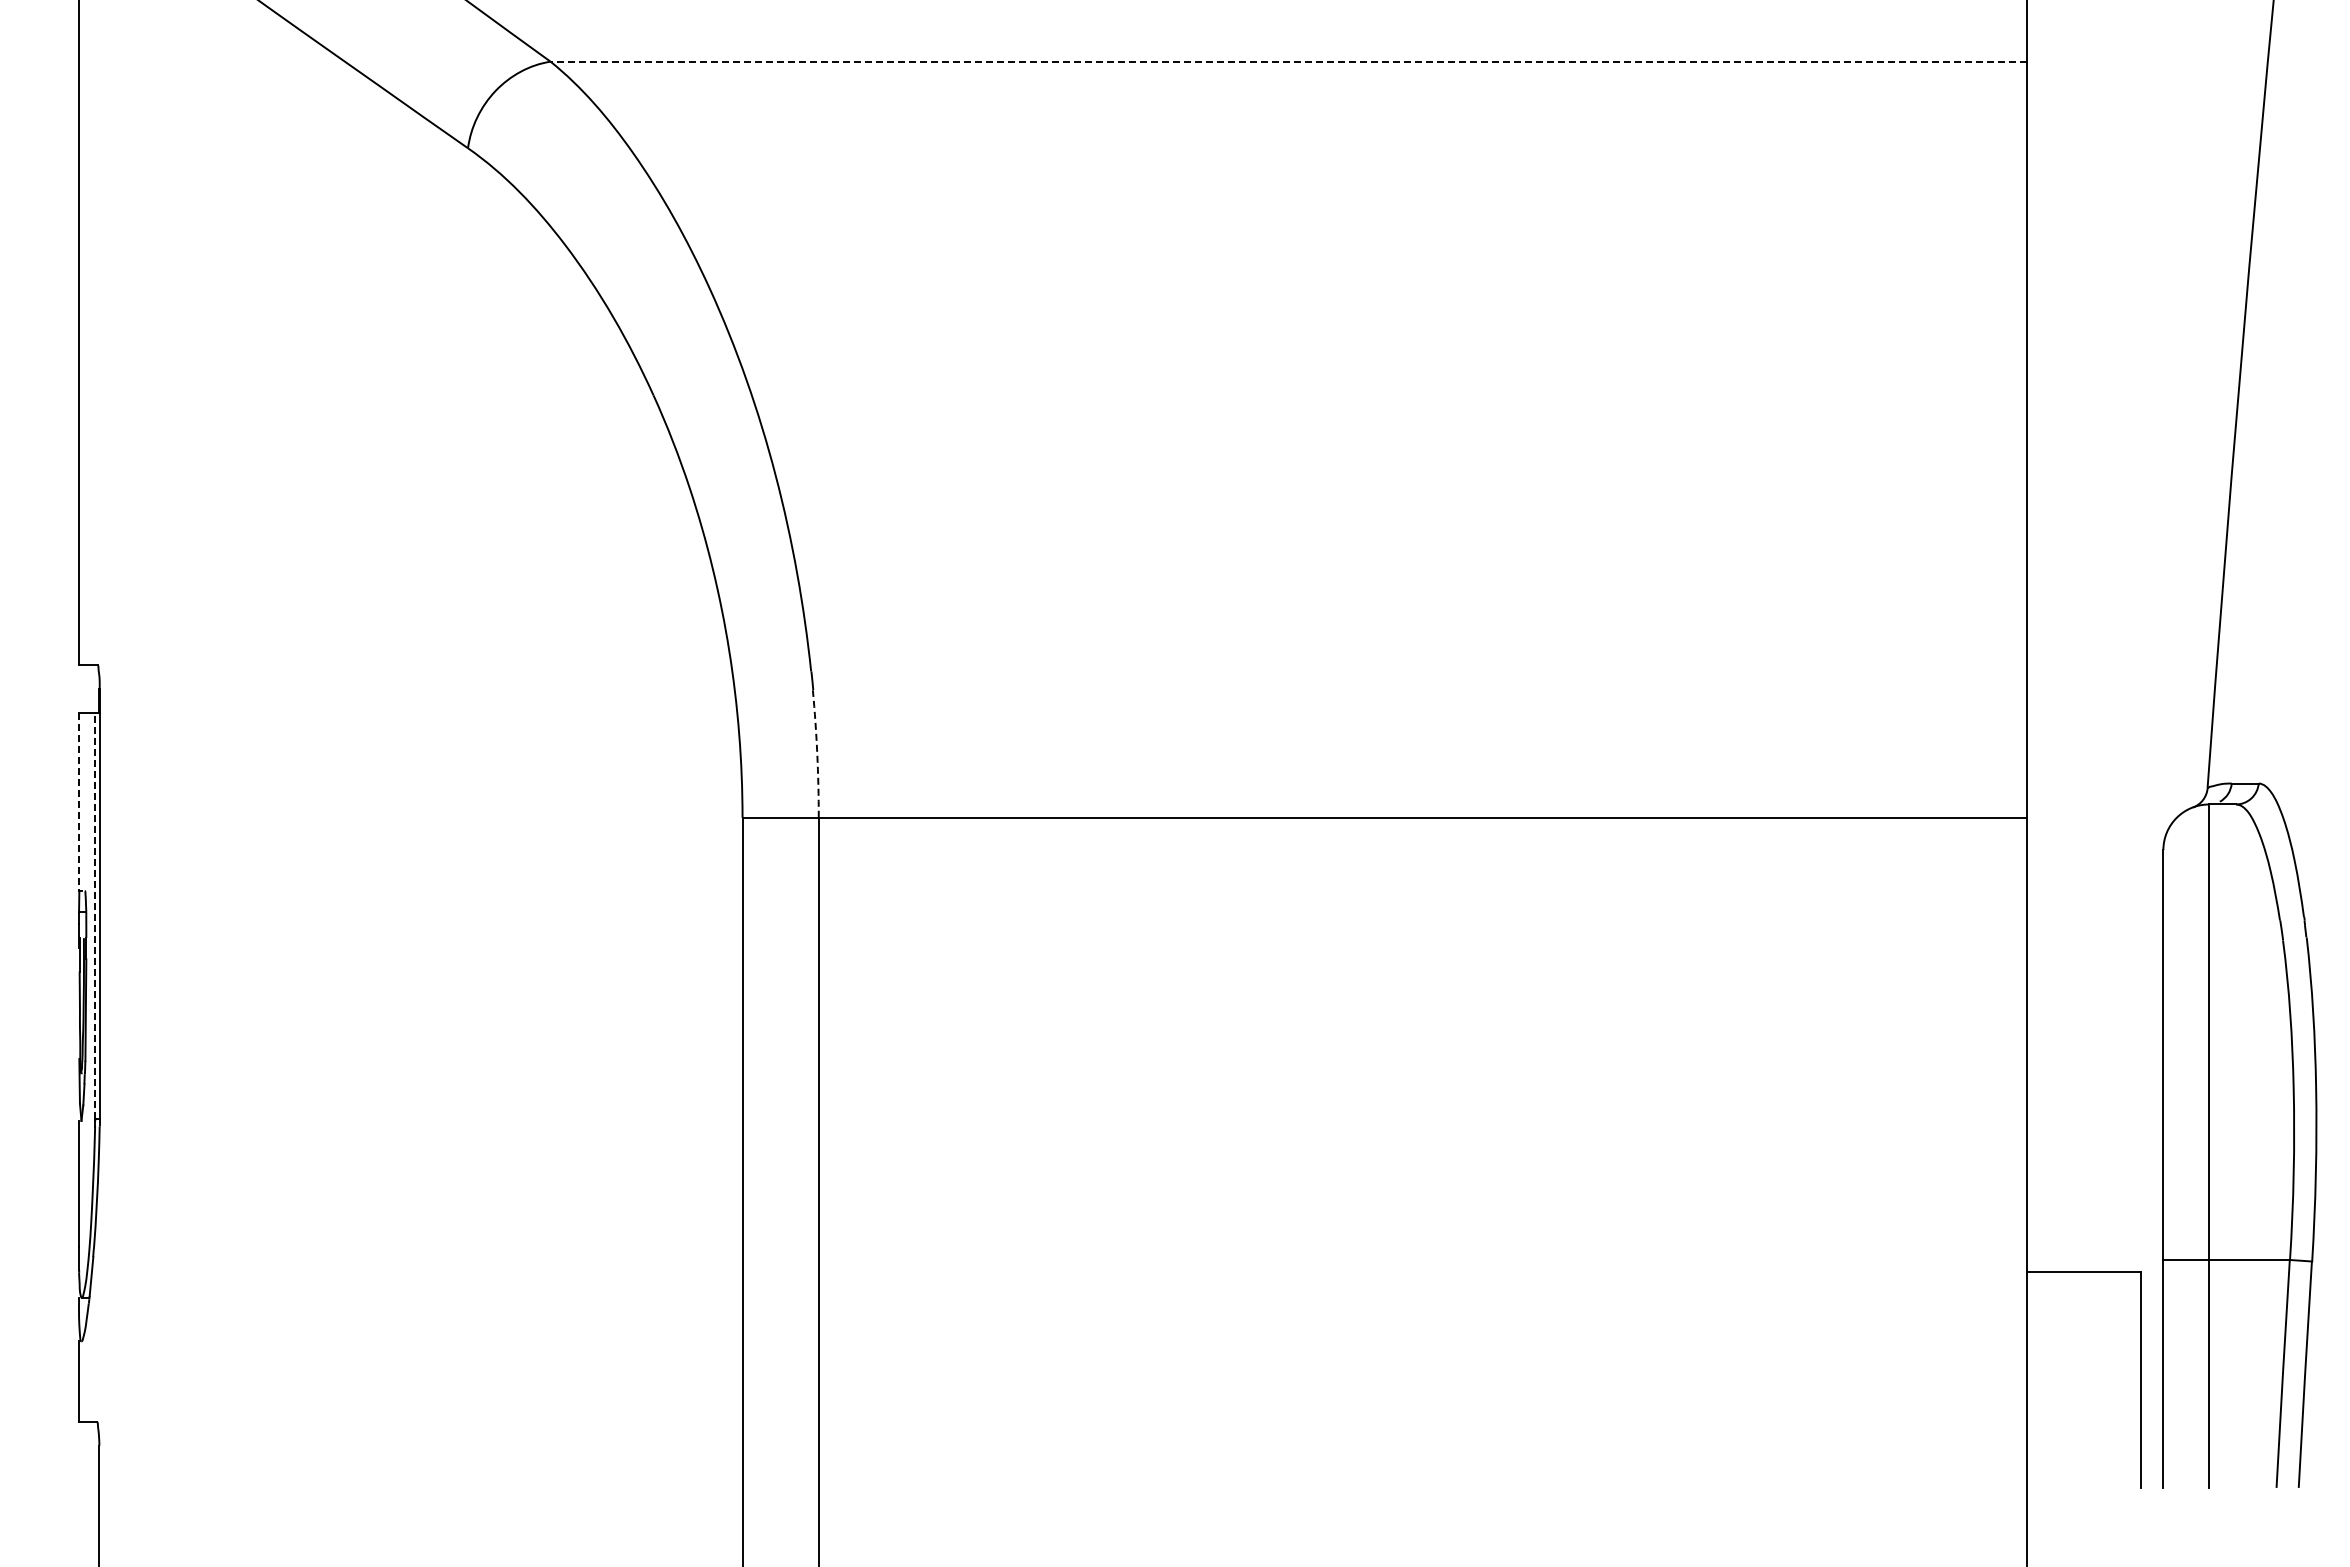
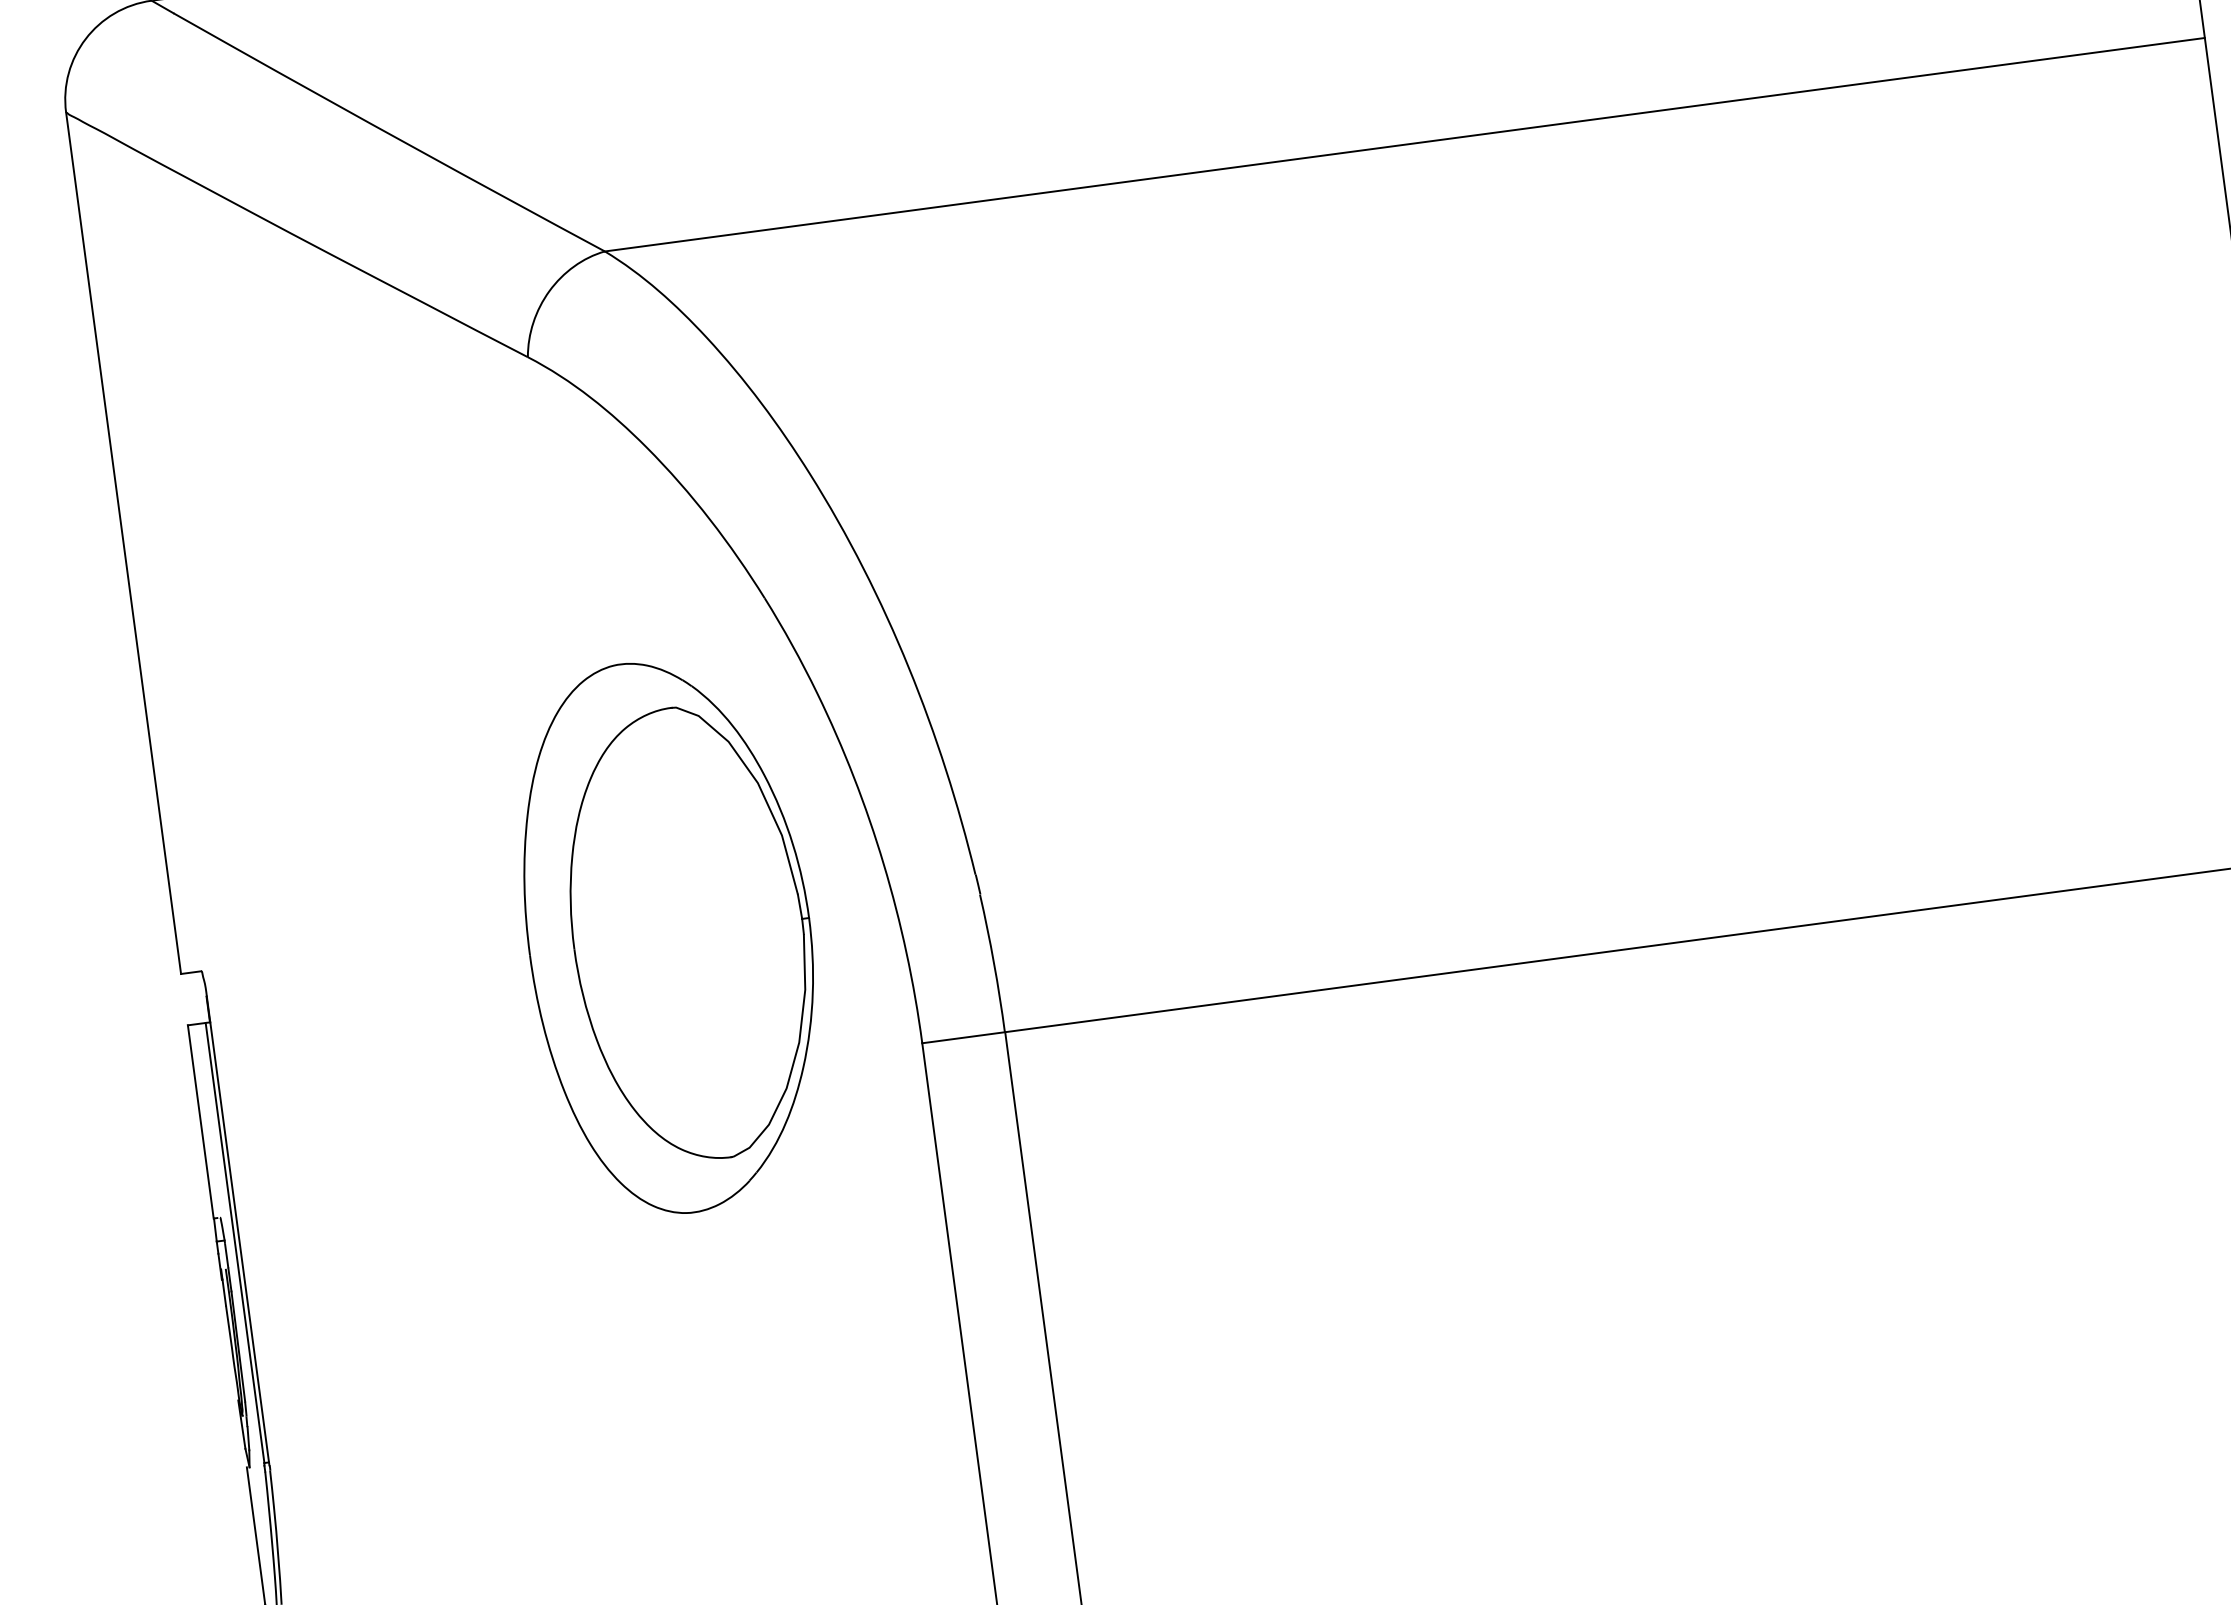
line: (1288, 61) -> (1404, 144), dashed -> solid
part: (525, 690) -> (668, 936), added
arc: (817, 753) -> (994, 962), dashed -> solid
line: (79, 802) -> (201, 1122), dashed -> solid
line: (95, 915) -> (235, 1242), dashed -> solid

